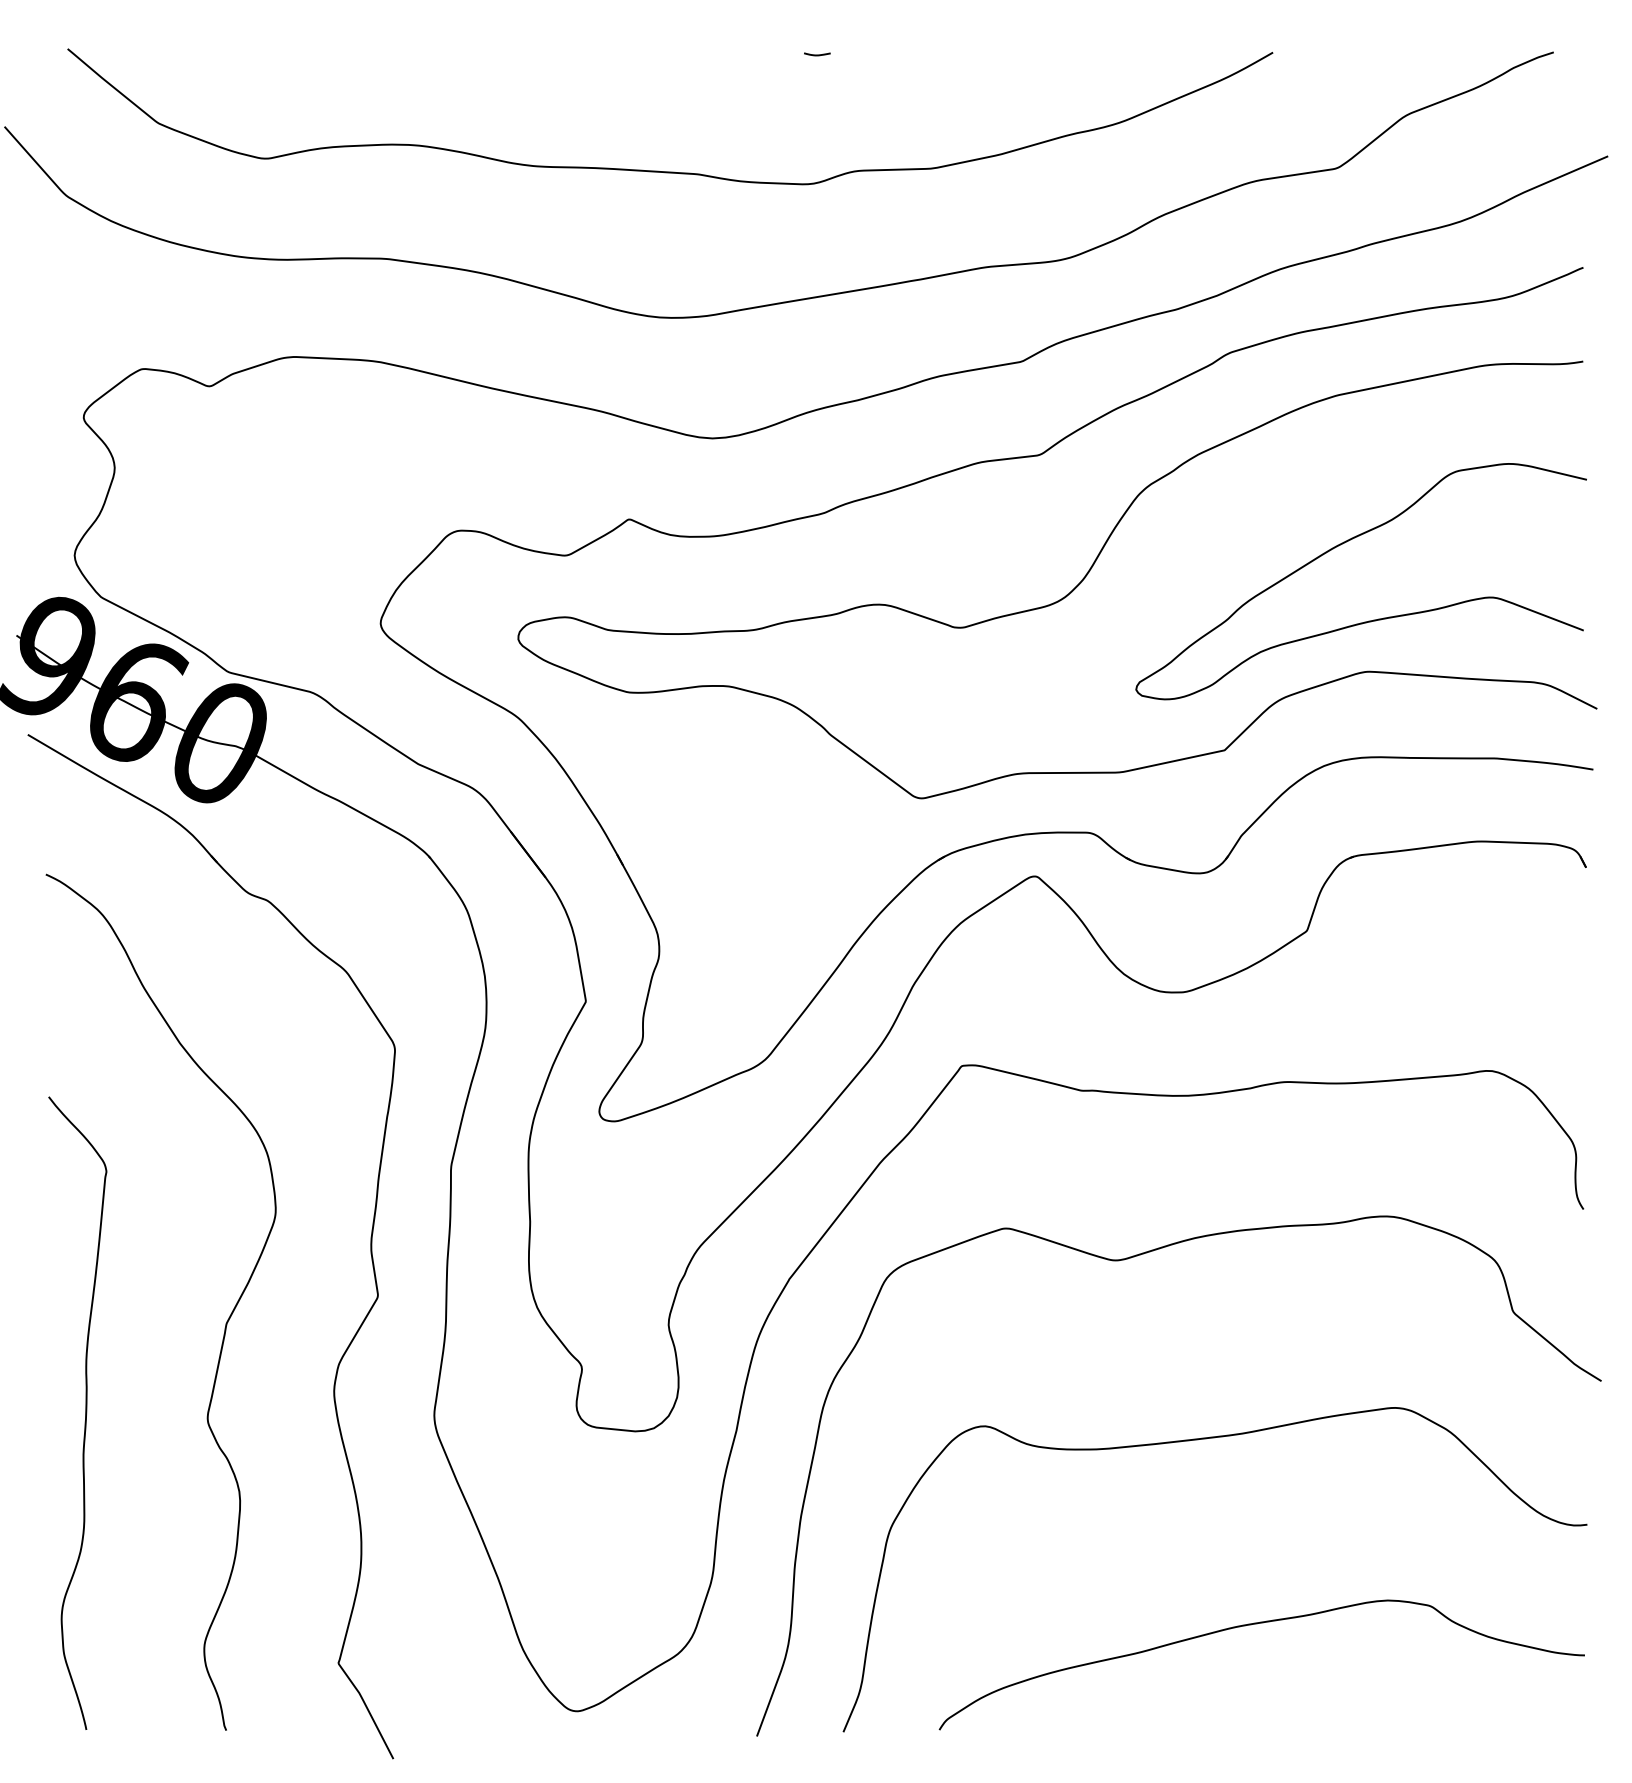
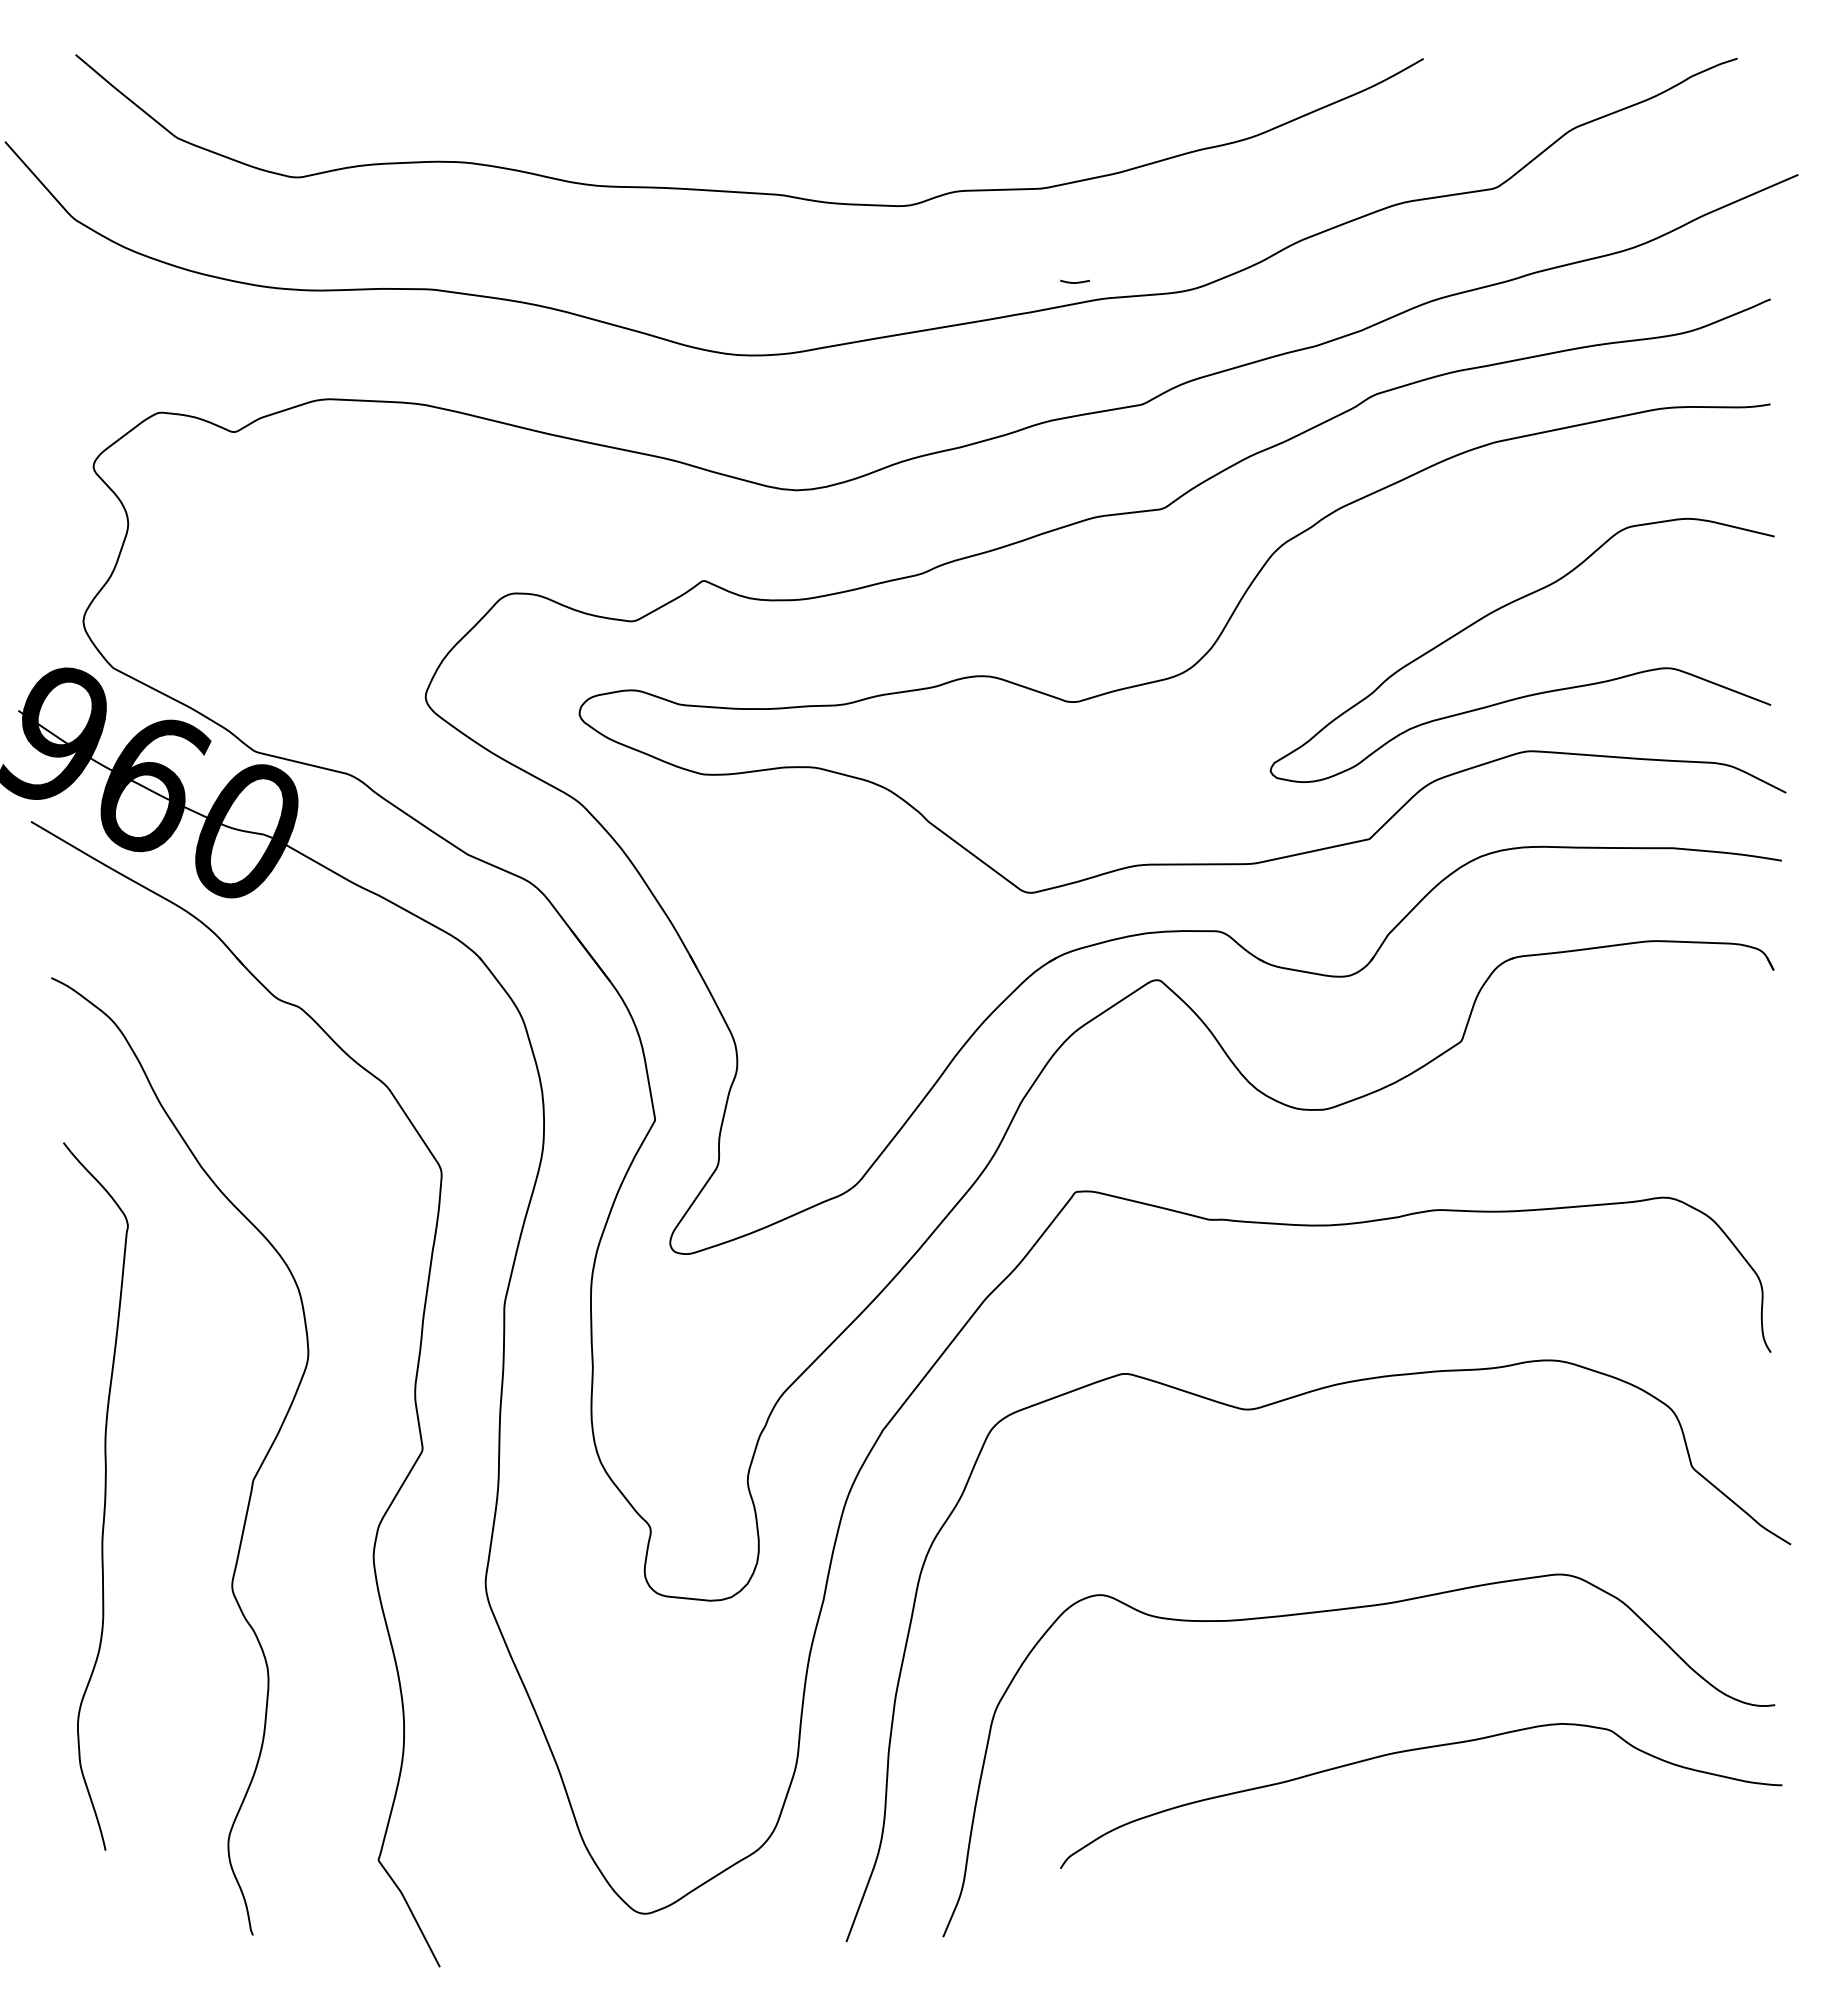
curve: (816, 54) -> (1074, 282), moved
curve: (85, 1413) -> (104, 1496), moved
curve: (1257, 1624) -> (1416, 1750), moved

